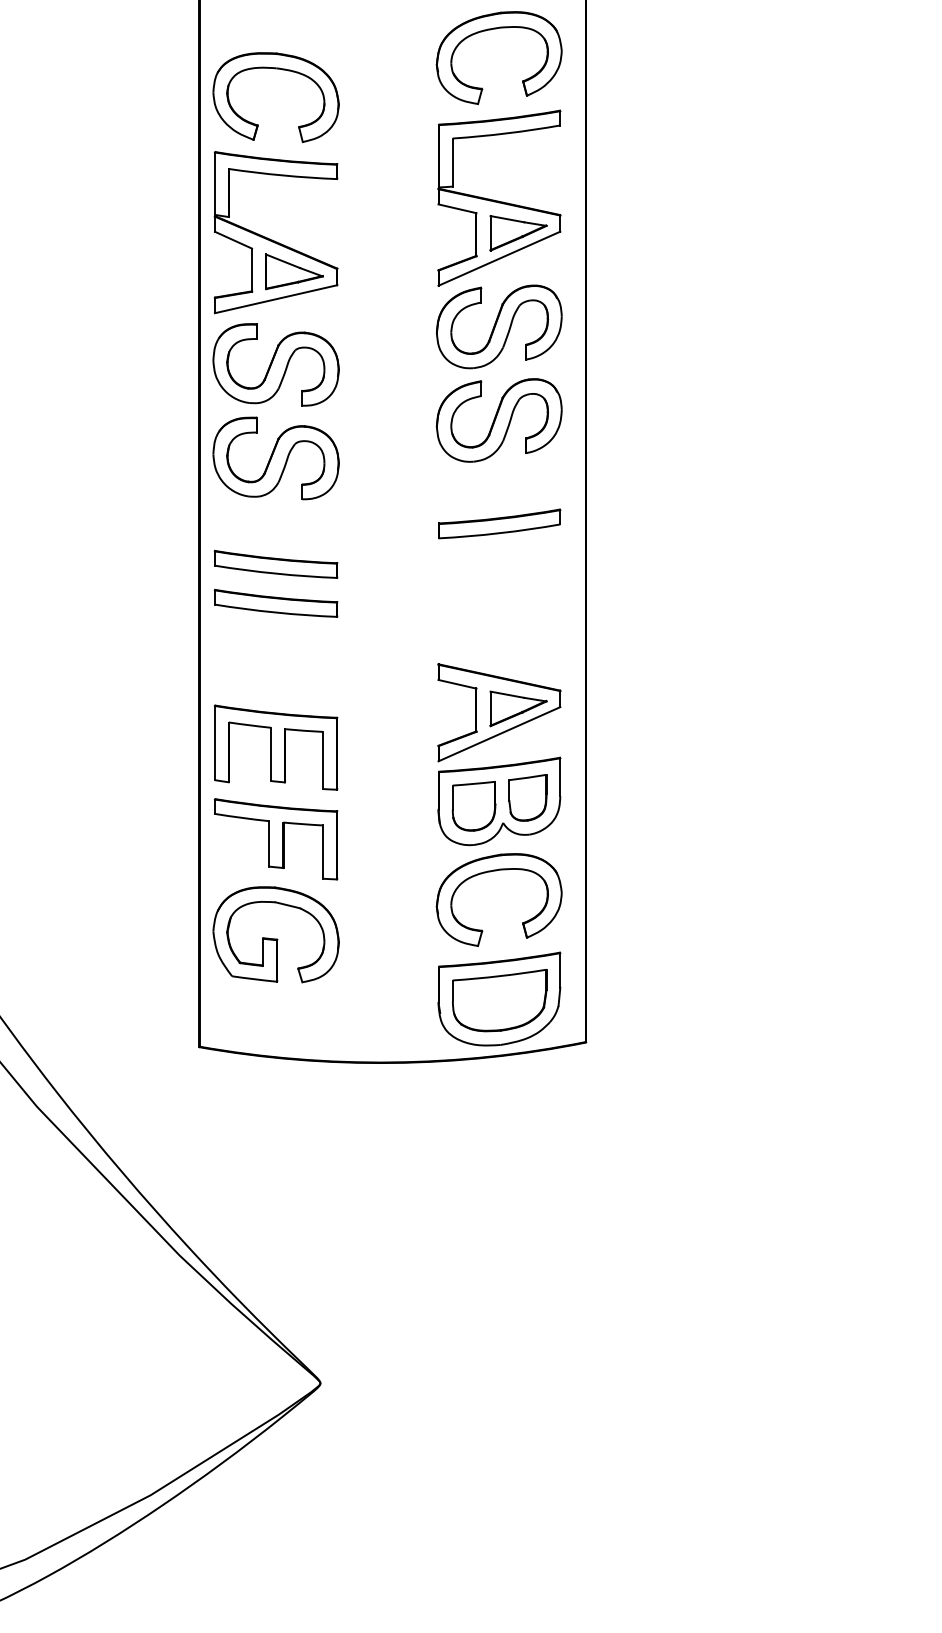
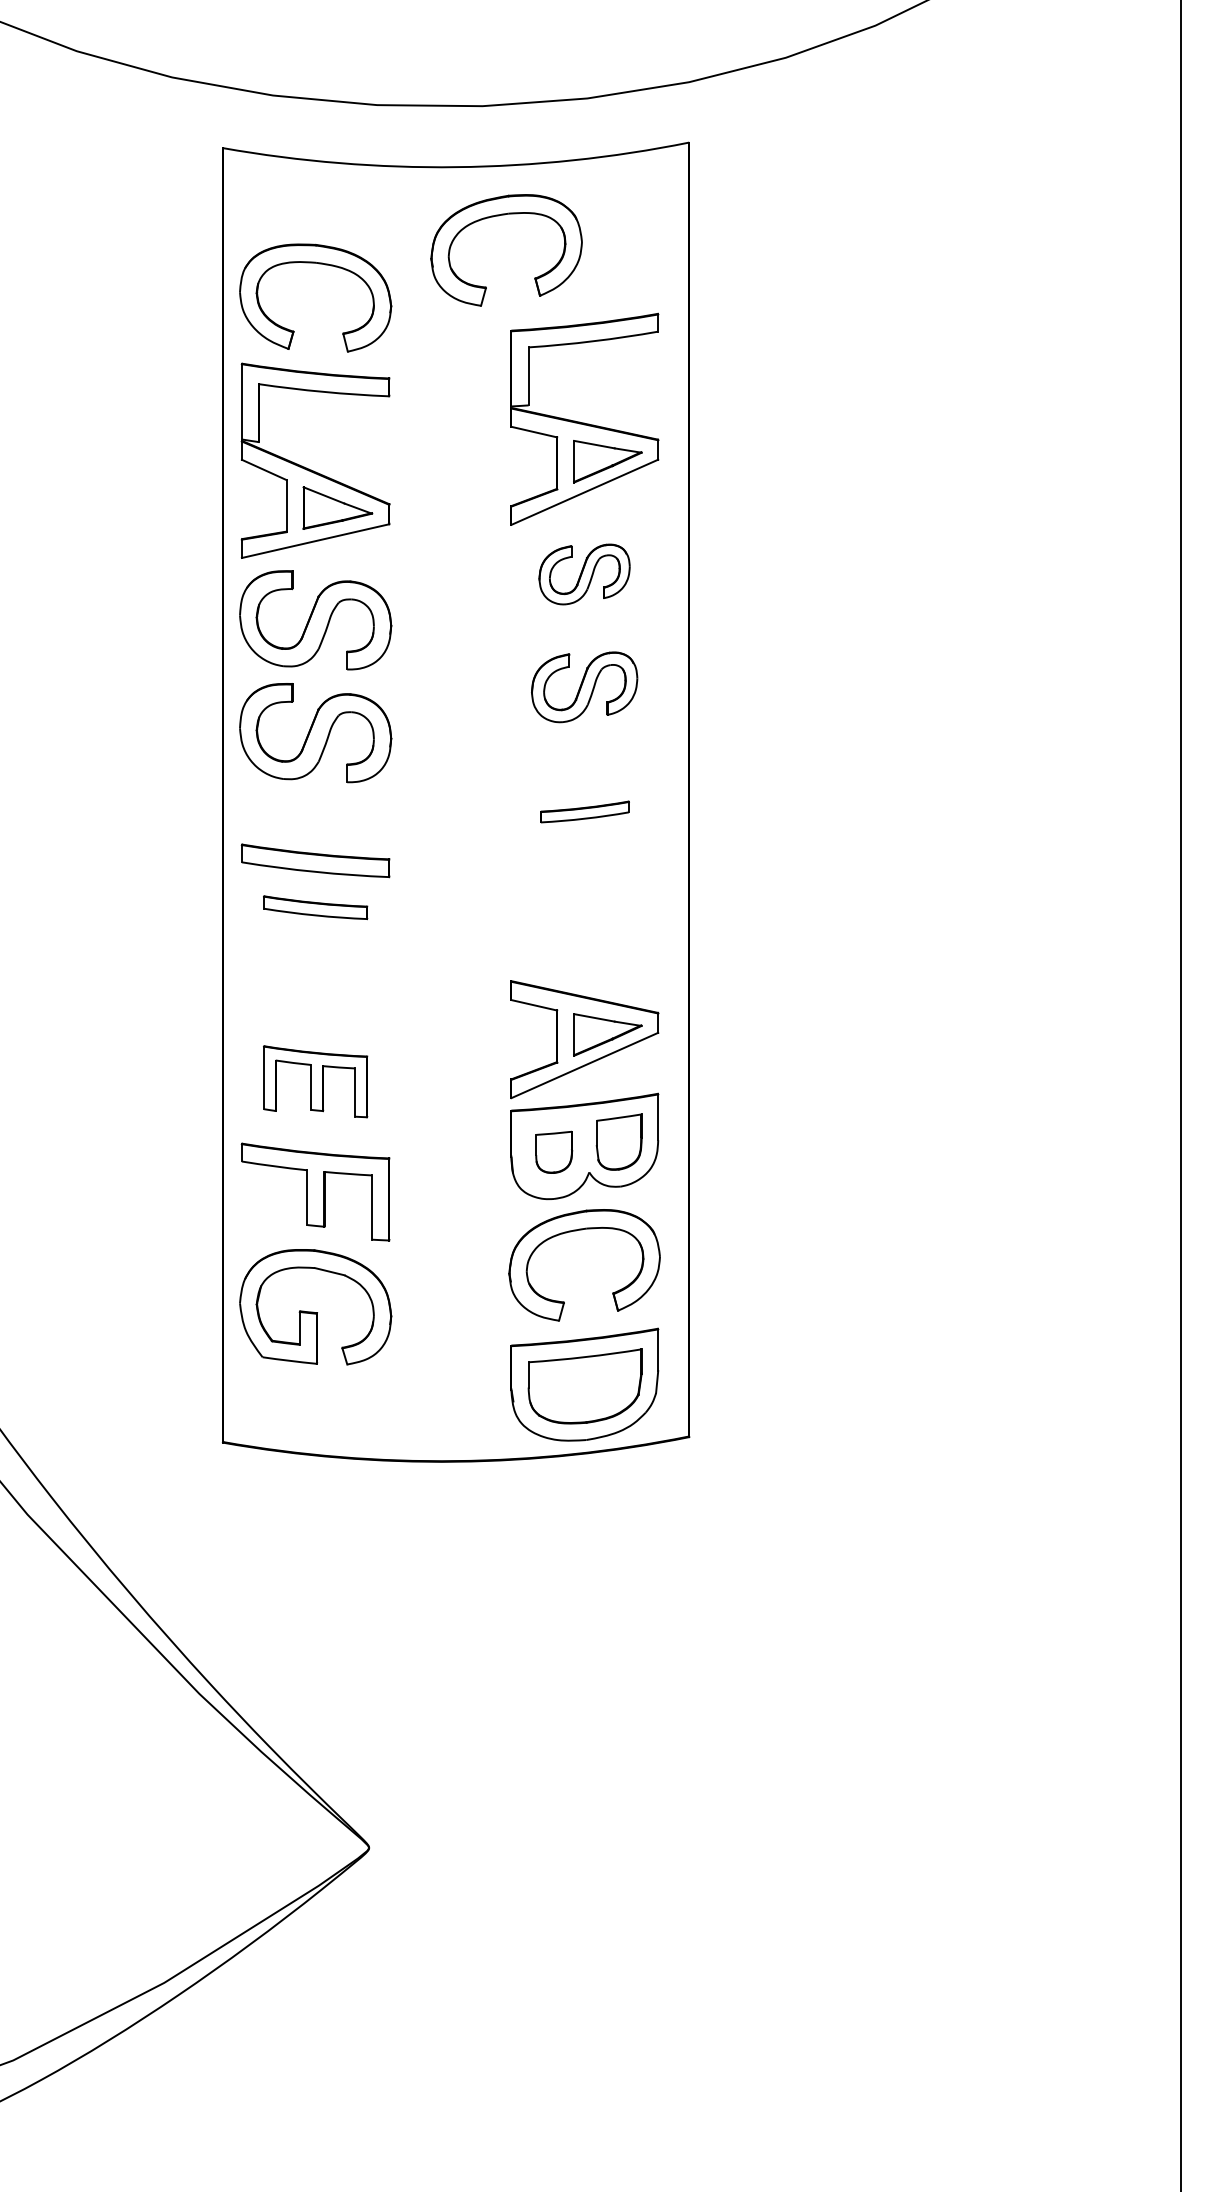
part: (493, 29) -> (499, 216), moved
part: (499, 326) -> (584, 574), size x0.6
part: (499, 420) -> (584, 687), size x0.7
part: (499, 523) -> (584, 811), size x0.6
part: (275, 603) -> (315, 907), size x0.7
part: (275, 747) -> (315, 1081), size x0.7
part: (473, 806) -> (553, 1152), size x0.7

